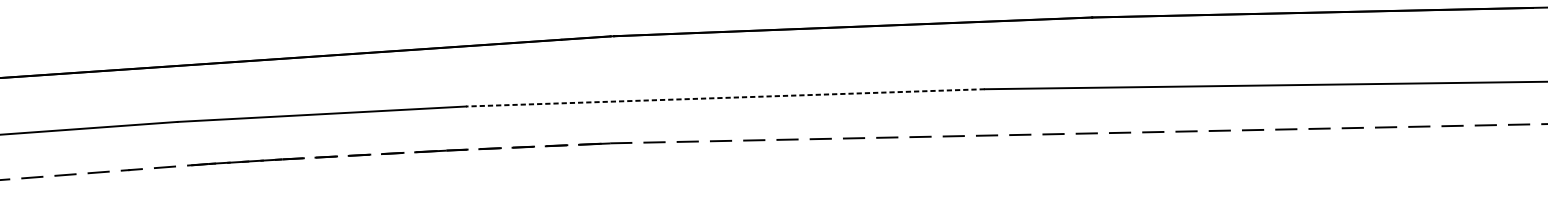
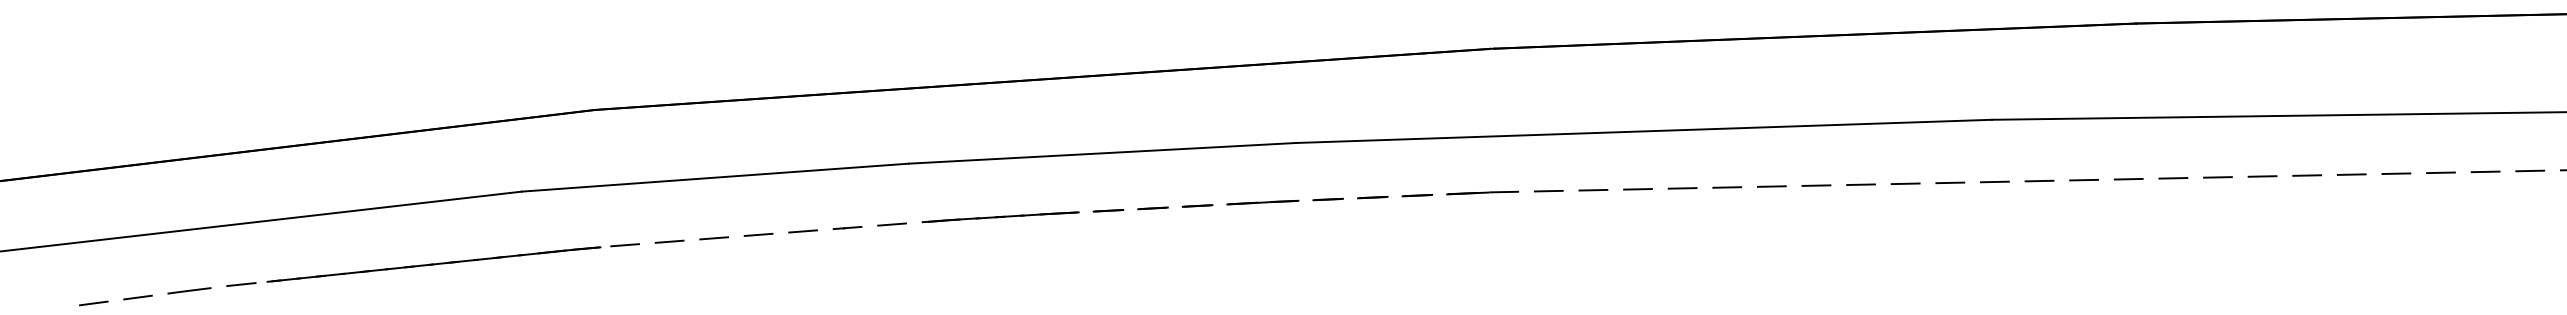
line: (725, 97) -> (1643, 131), dashed -> solid

